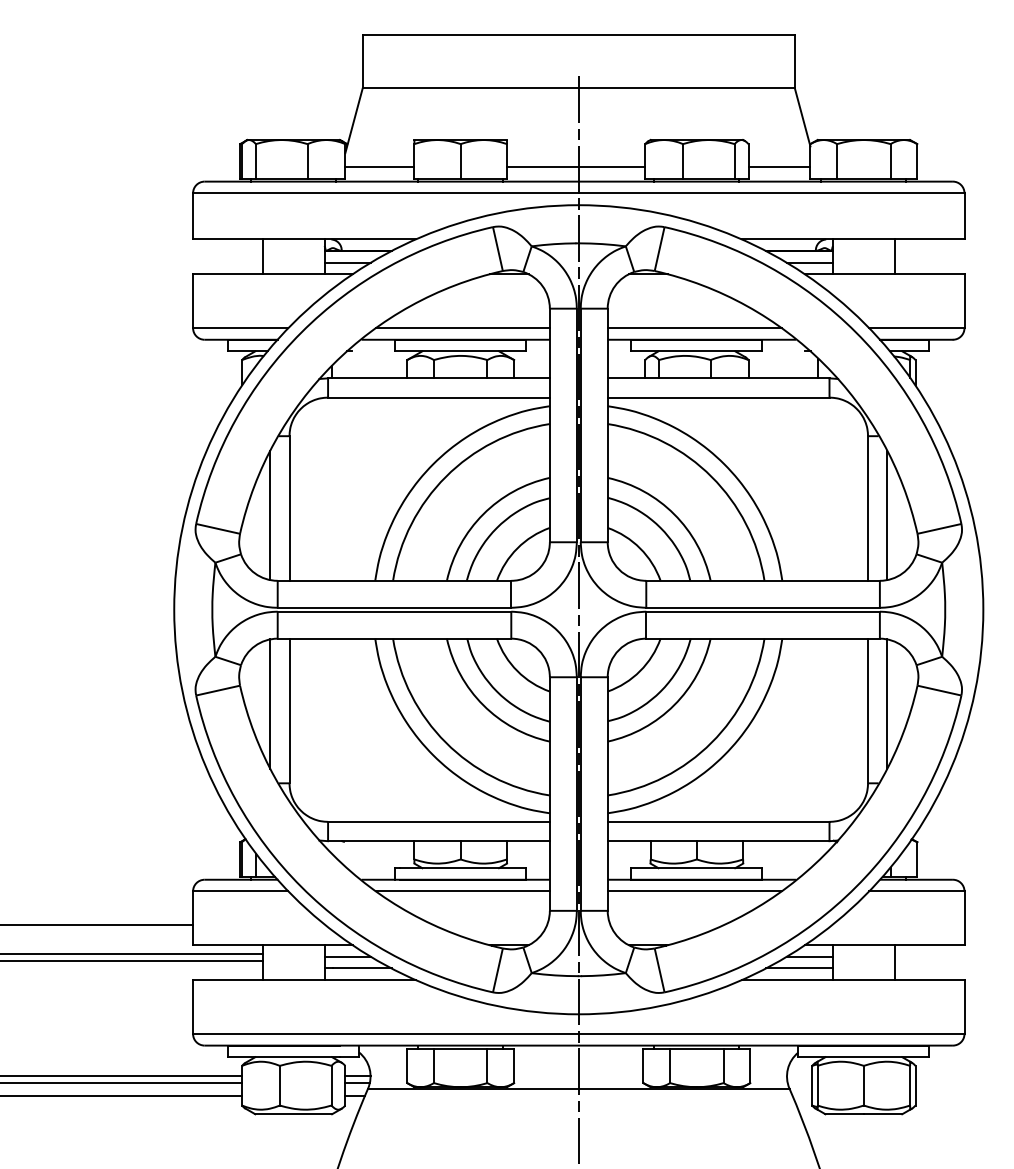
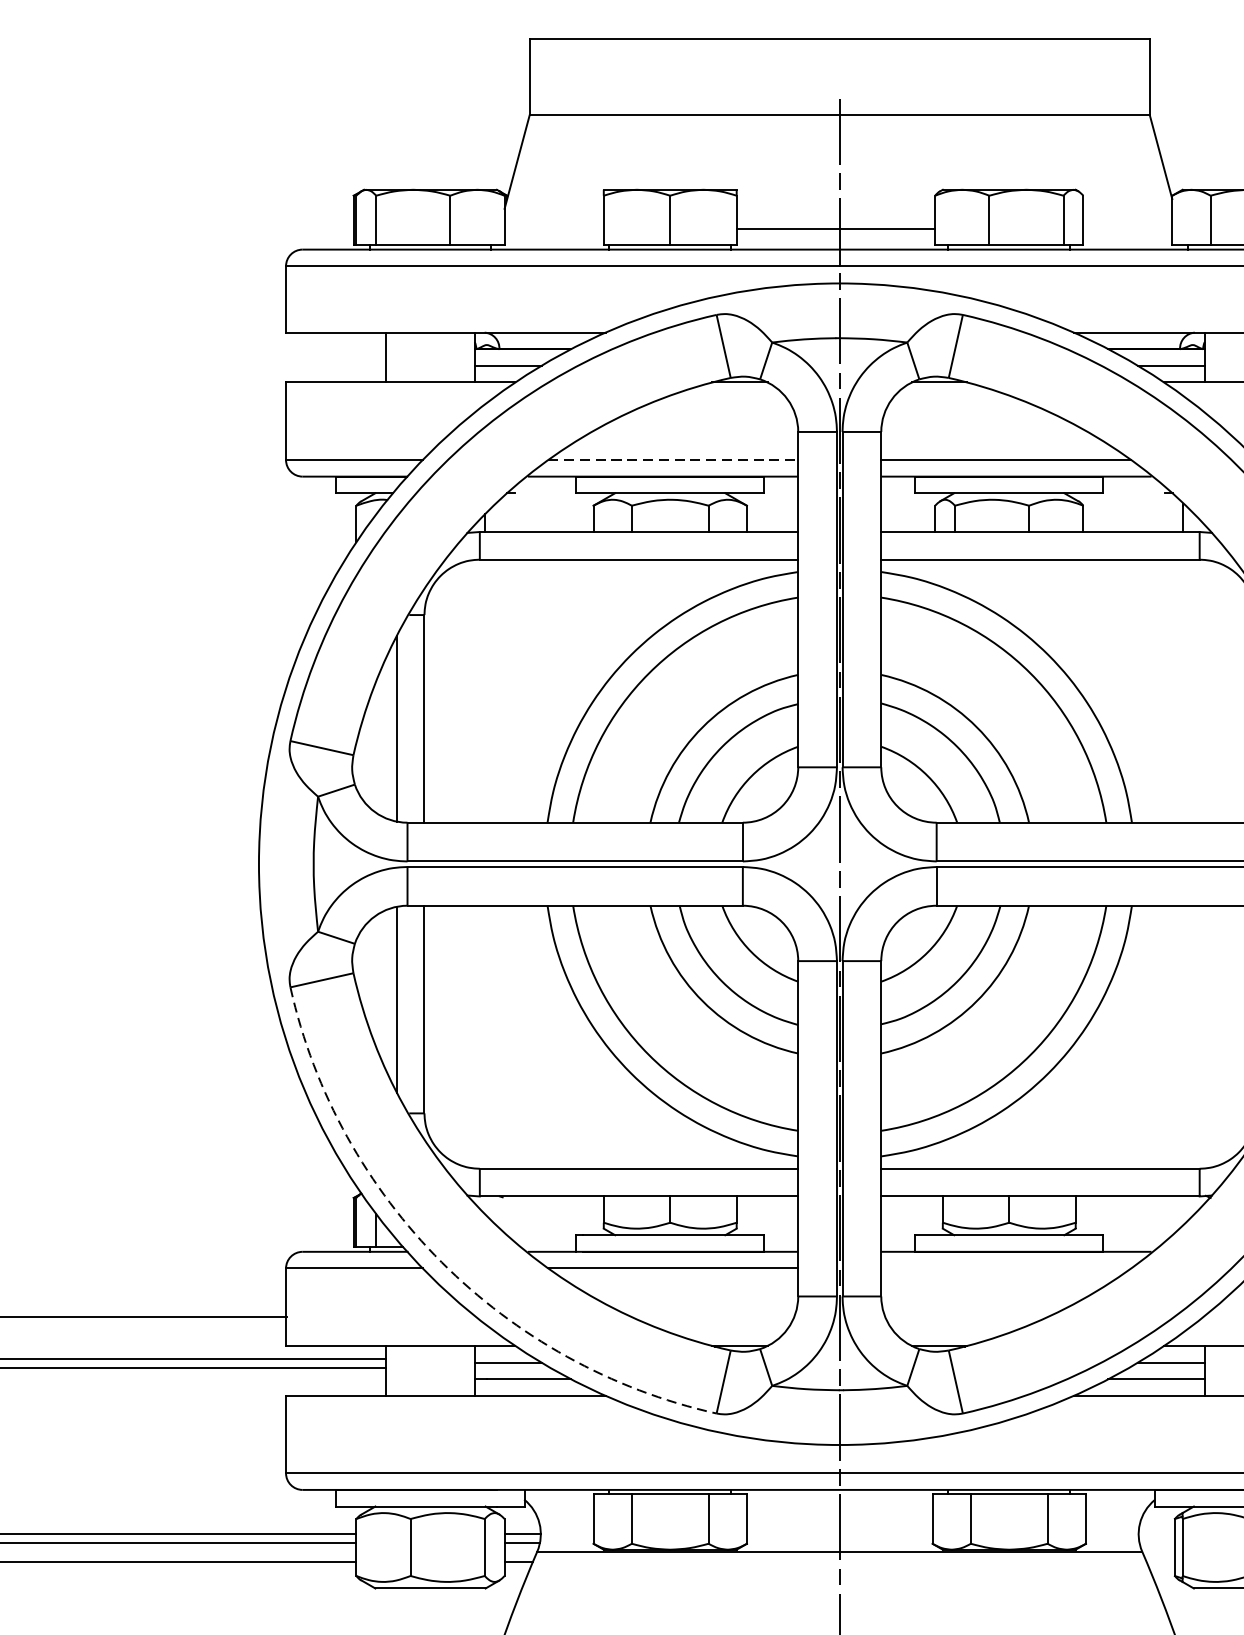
line: (379, 167) -> (553, 229), removed
line: (779, 167) -> (1127, 229), removed
line: (463, 328) -> (674, 460), solid -> dashed
arc: (301, 887) -> (441, 1262), solid -> dashed
line: (694, 891) -> (1005, 1268), removed

